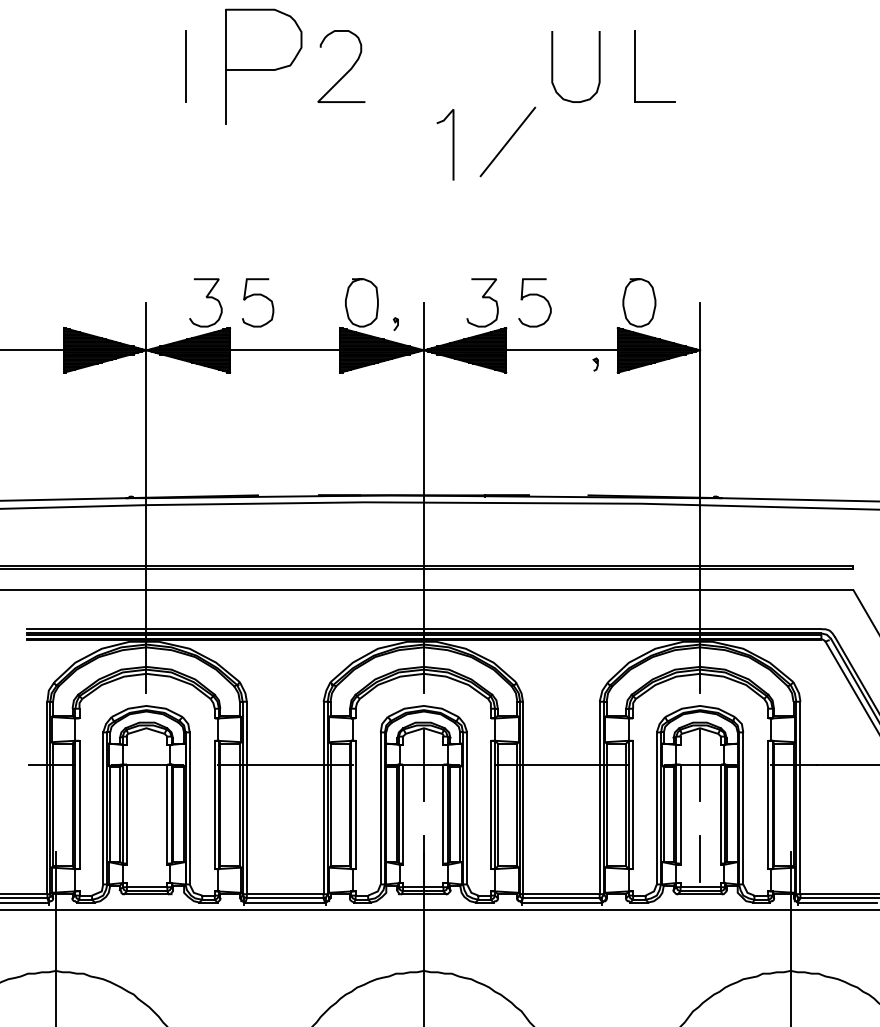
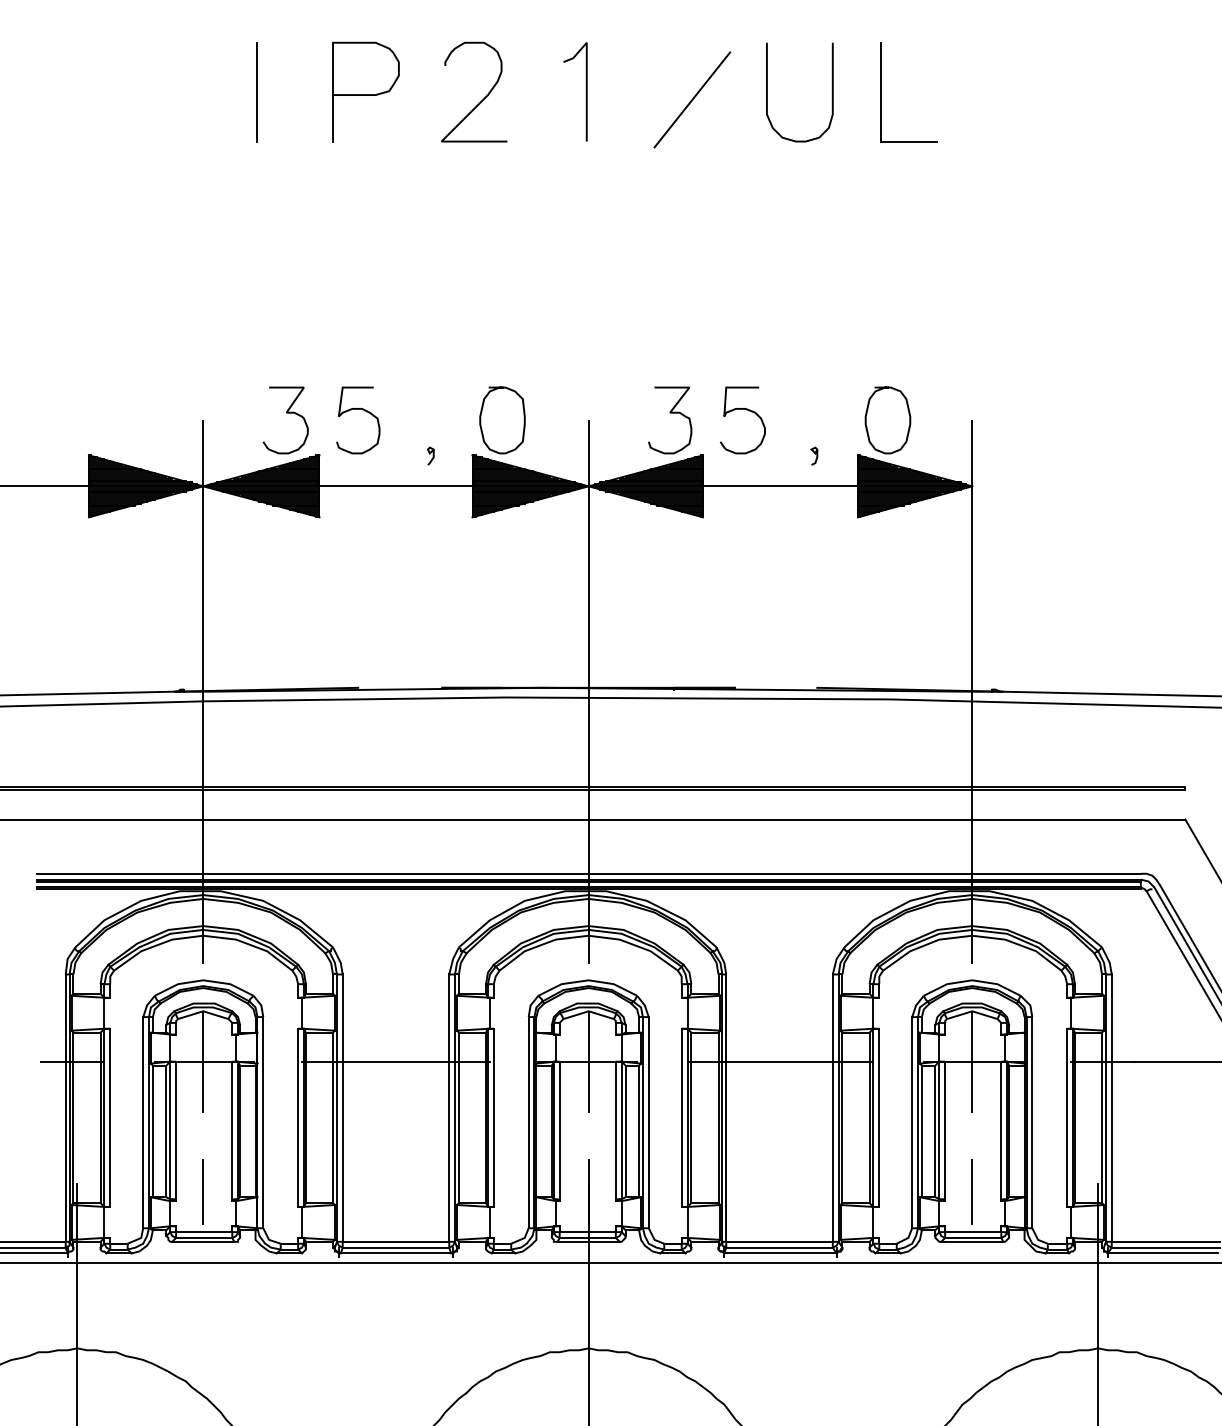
part: (263, 66) -> (365, 91), size x0.62
line: (508, 141) -> (692, 99), moved
curve: (452, 144) -> (585, 91), moved
curve: (395, 323) -> (430, 454), moved
curve: (596, 363) -> (815, 454), moved
line: (146, 765) -> (203, 1062), added
line: (146, 858) -> (203, 1192), added

